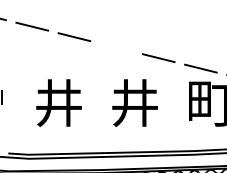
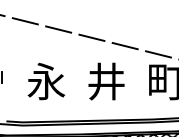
line: (116, 47) -> (91, 37), added
text: (58, 102) -> (46, 81), 井 -> 永

